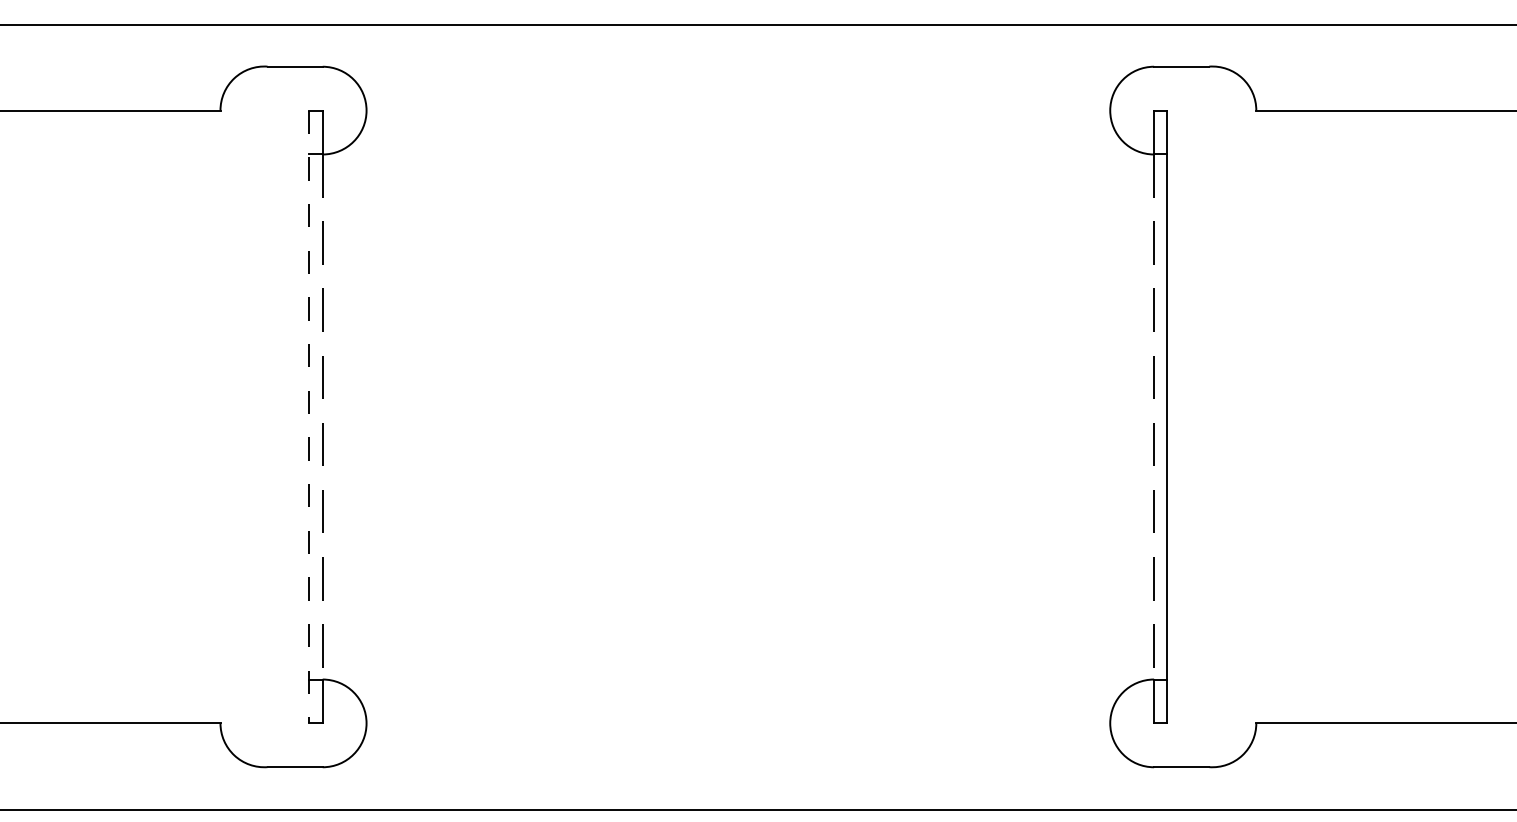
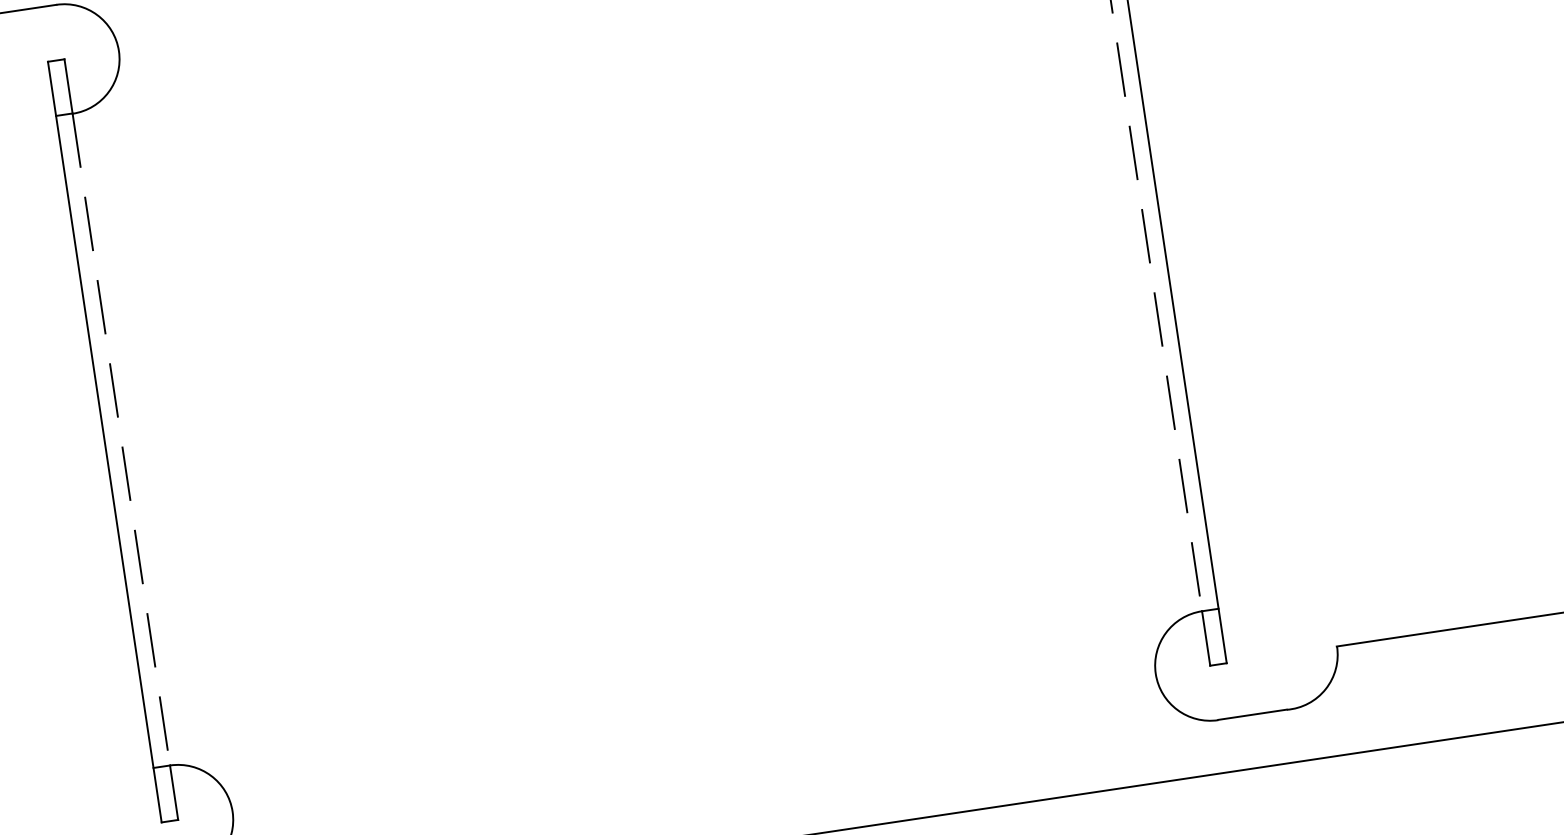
line: (309, 417) -> (105, 442), dashed -> solid

